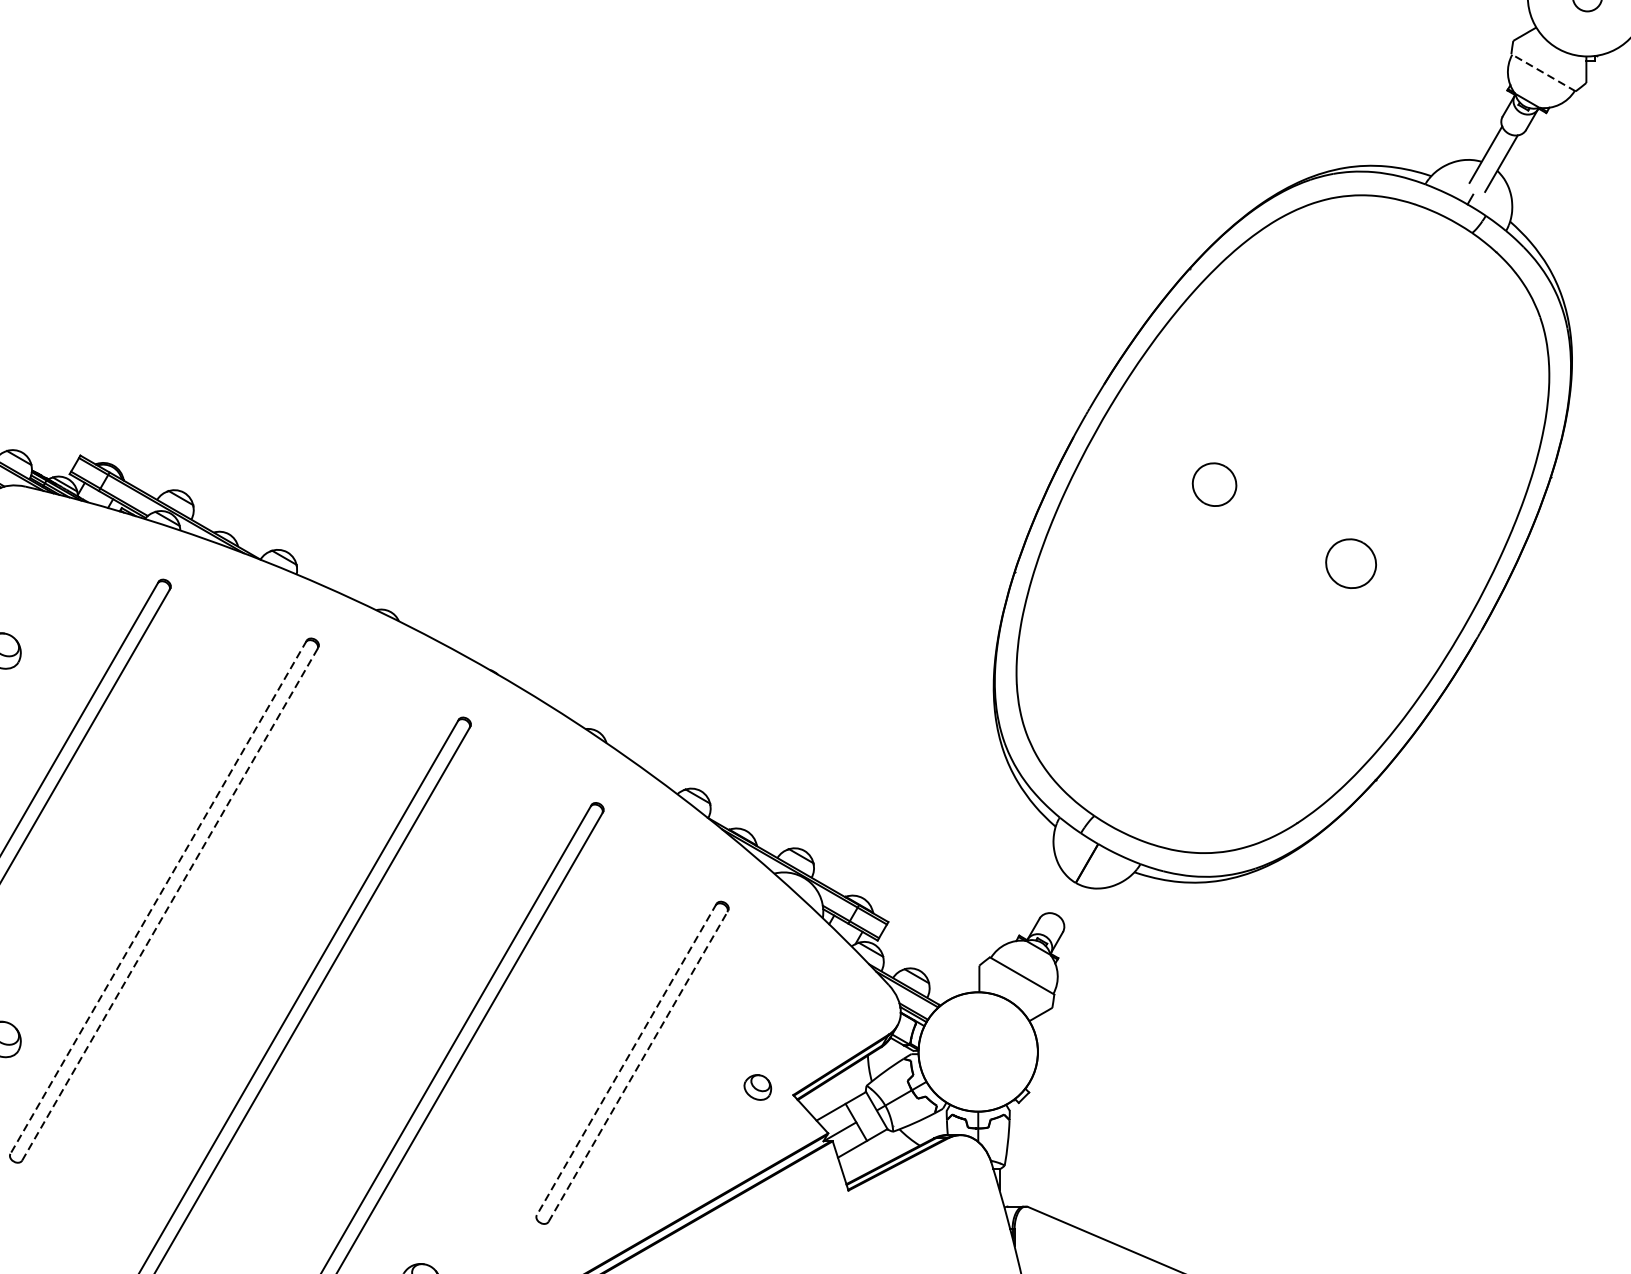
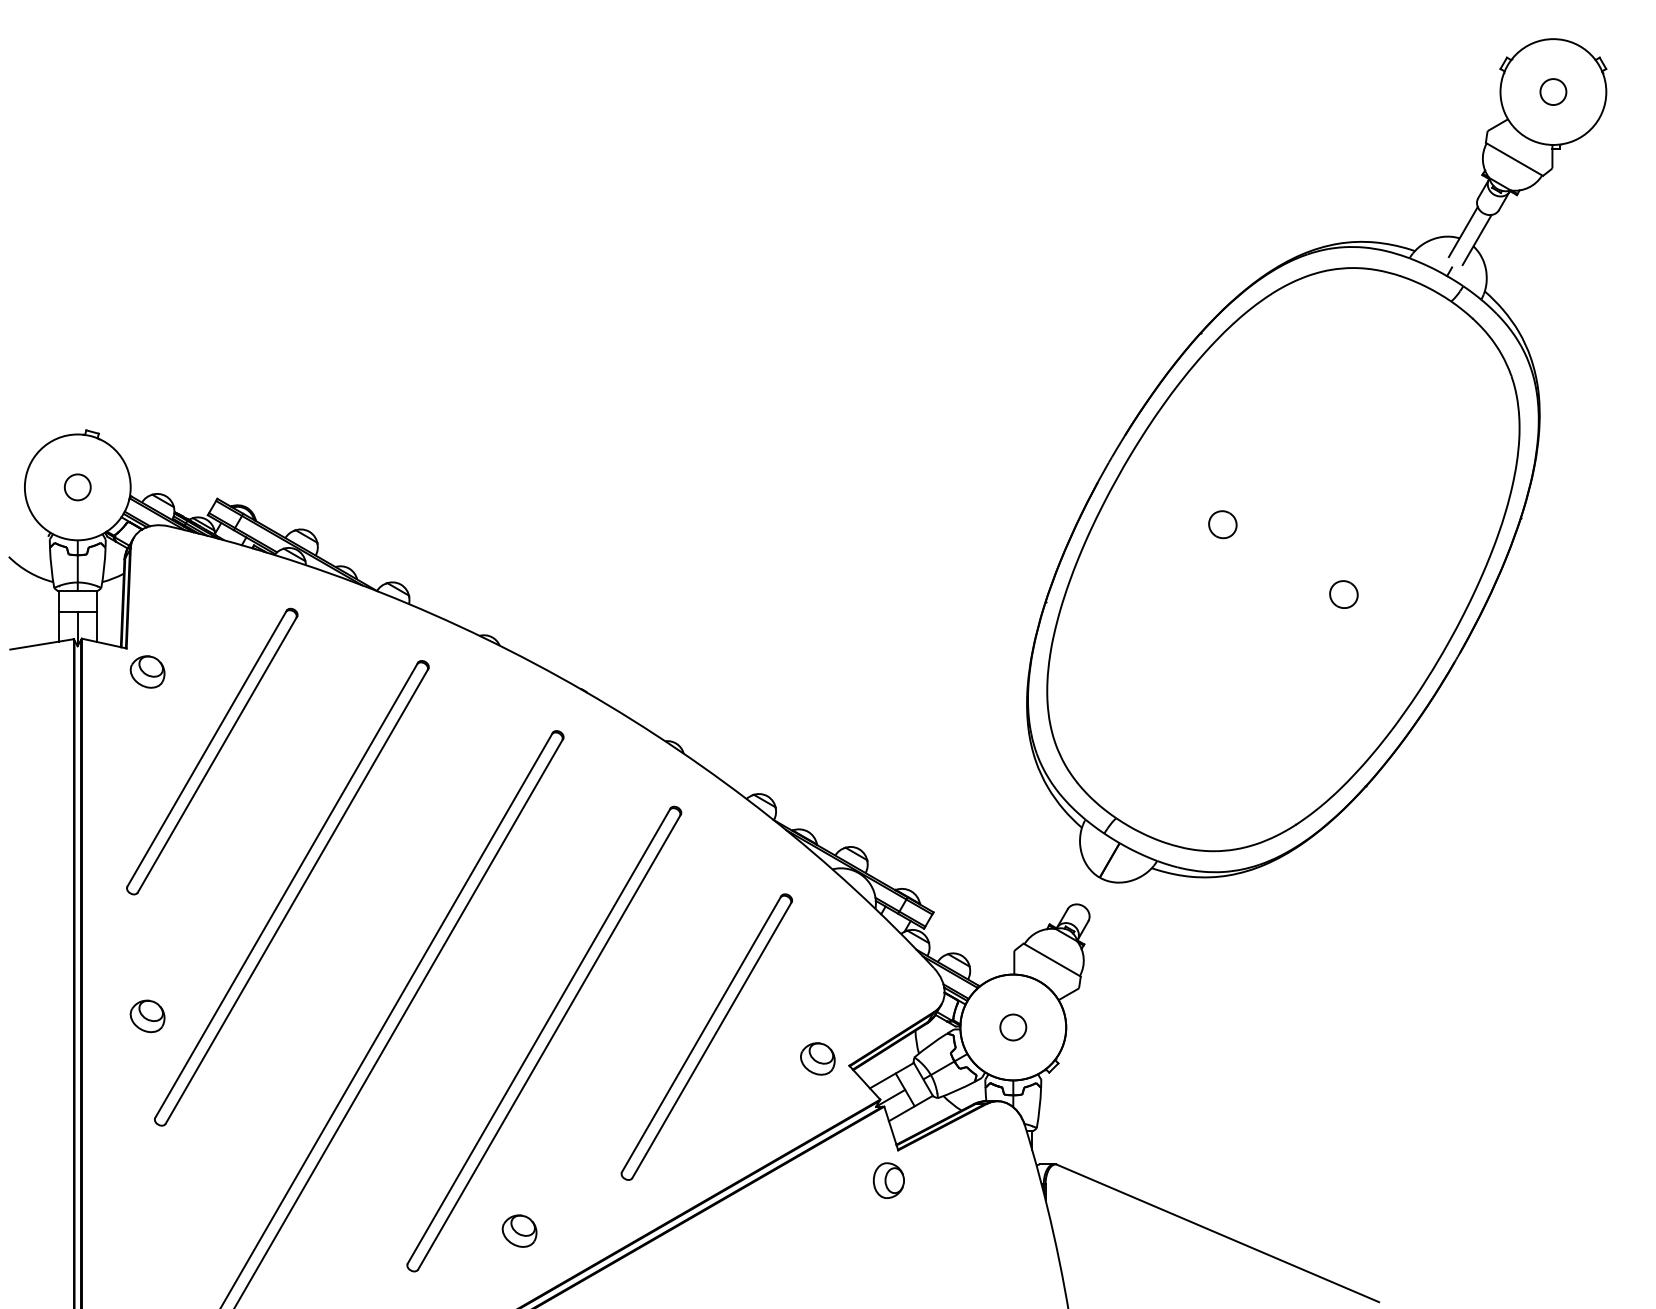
line: (1543, 72) -> (1514, 159), dashed -> solid
part: (1214, 484) -> (1222, 524), size x0.71
part: (1350, 563) -> (1343, 594), size x0.62
line: (158, 897) -> (286, 890), dashed -> solid
line: (170, 904) -> (297, 896), dashed -> solid
circle: (978, 1051) -> (1013, 1027), added
line: (626, 1059) -> (701, 1034), dashed -> solid
line: (638, 1065) -> (712, 1039), dashed -> solid
part: (757, 1086) -> (817, 1058), size x1.43
part: (837, 1224) -> (888, 1180), added

